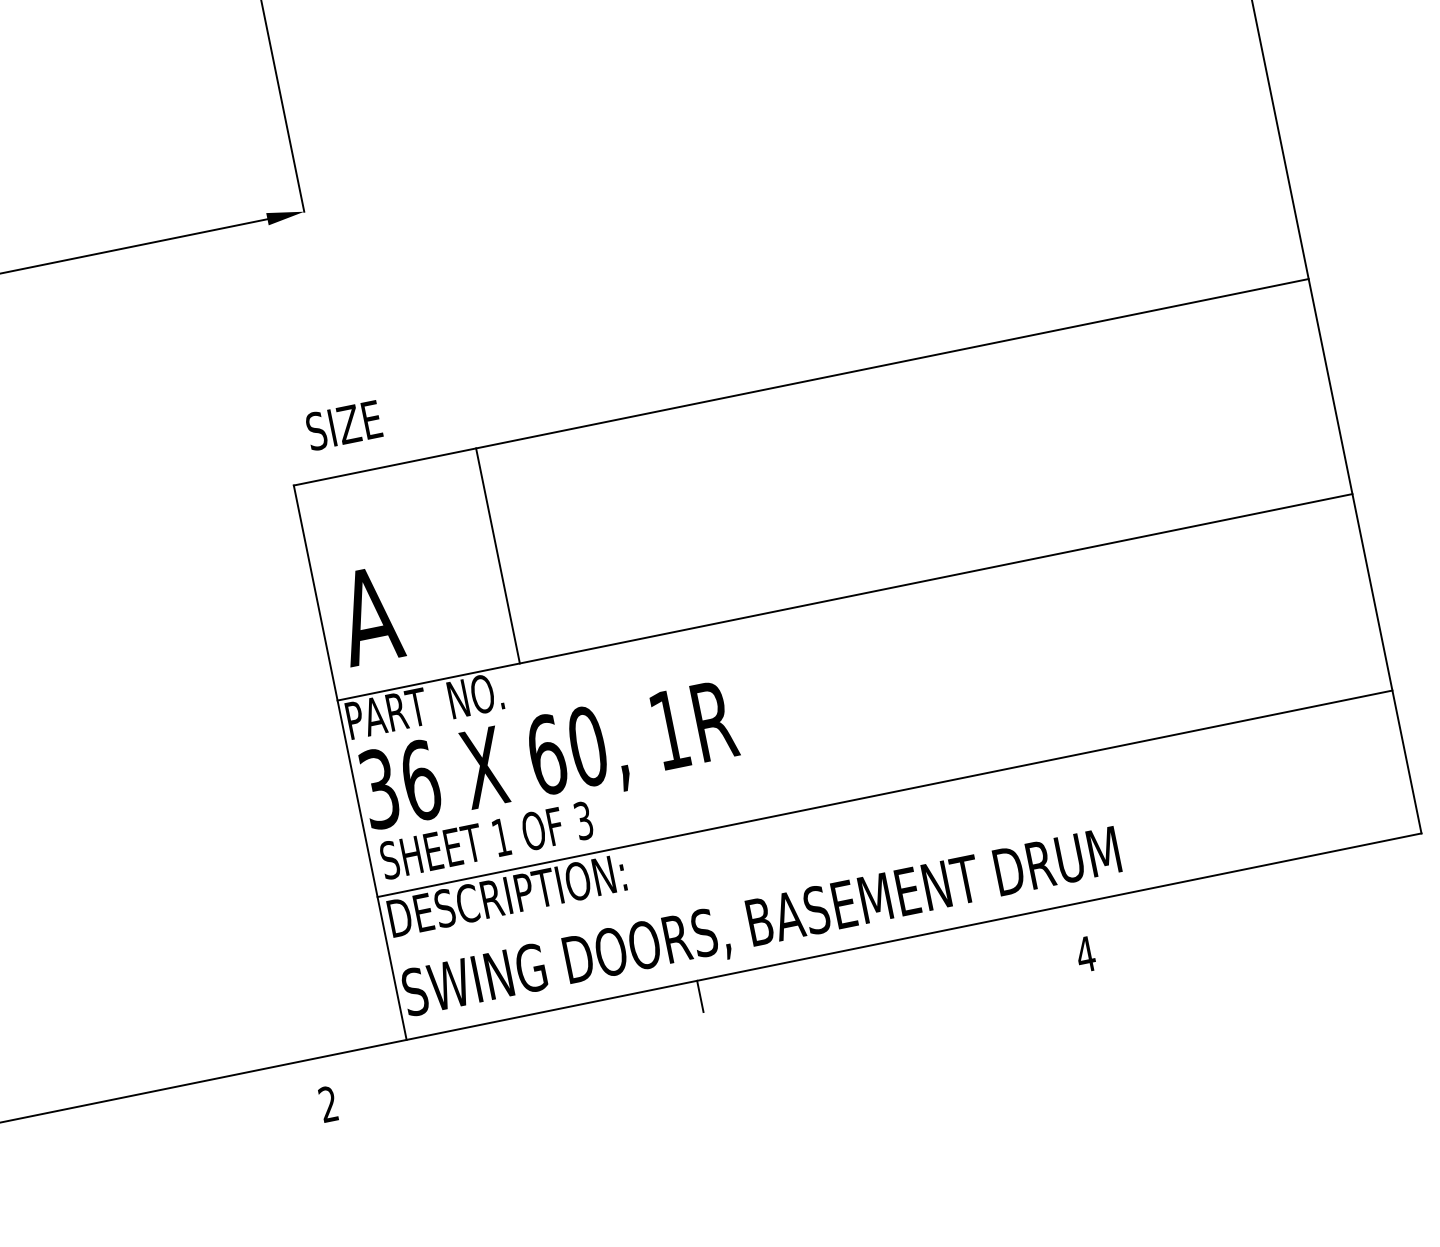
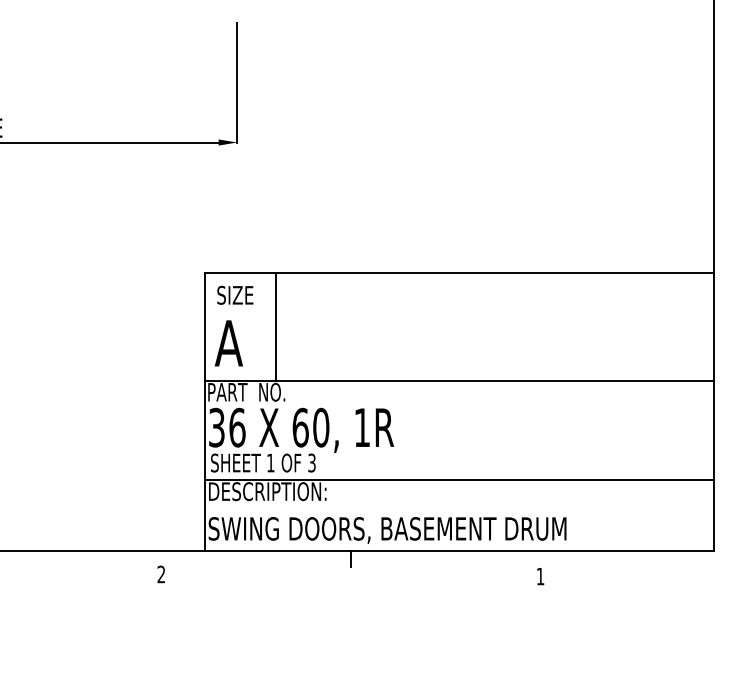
text: (344, 423) -> (235, 294), moved
line: (497, 556) -> (275, 327), moved
text: (1085, 954) -> (540, 576), 4 -> 1

